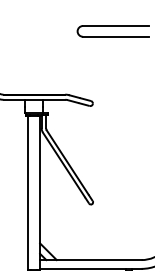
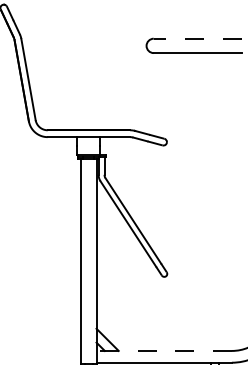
line: (115, 25) -> (197, 38), solid -> dashed
line: (91, 259) -> (164, 350), solid -> dashed

